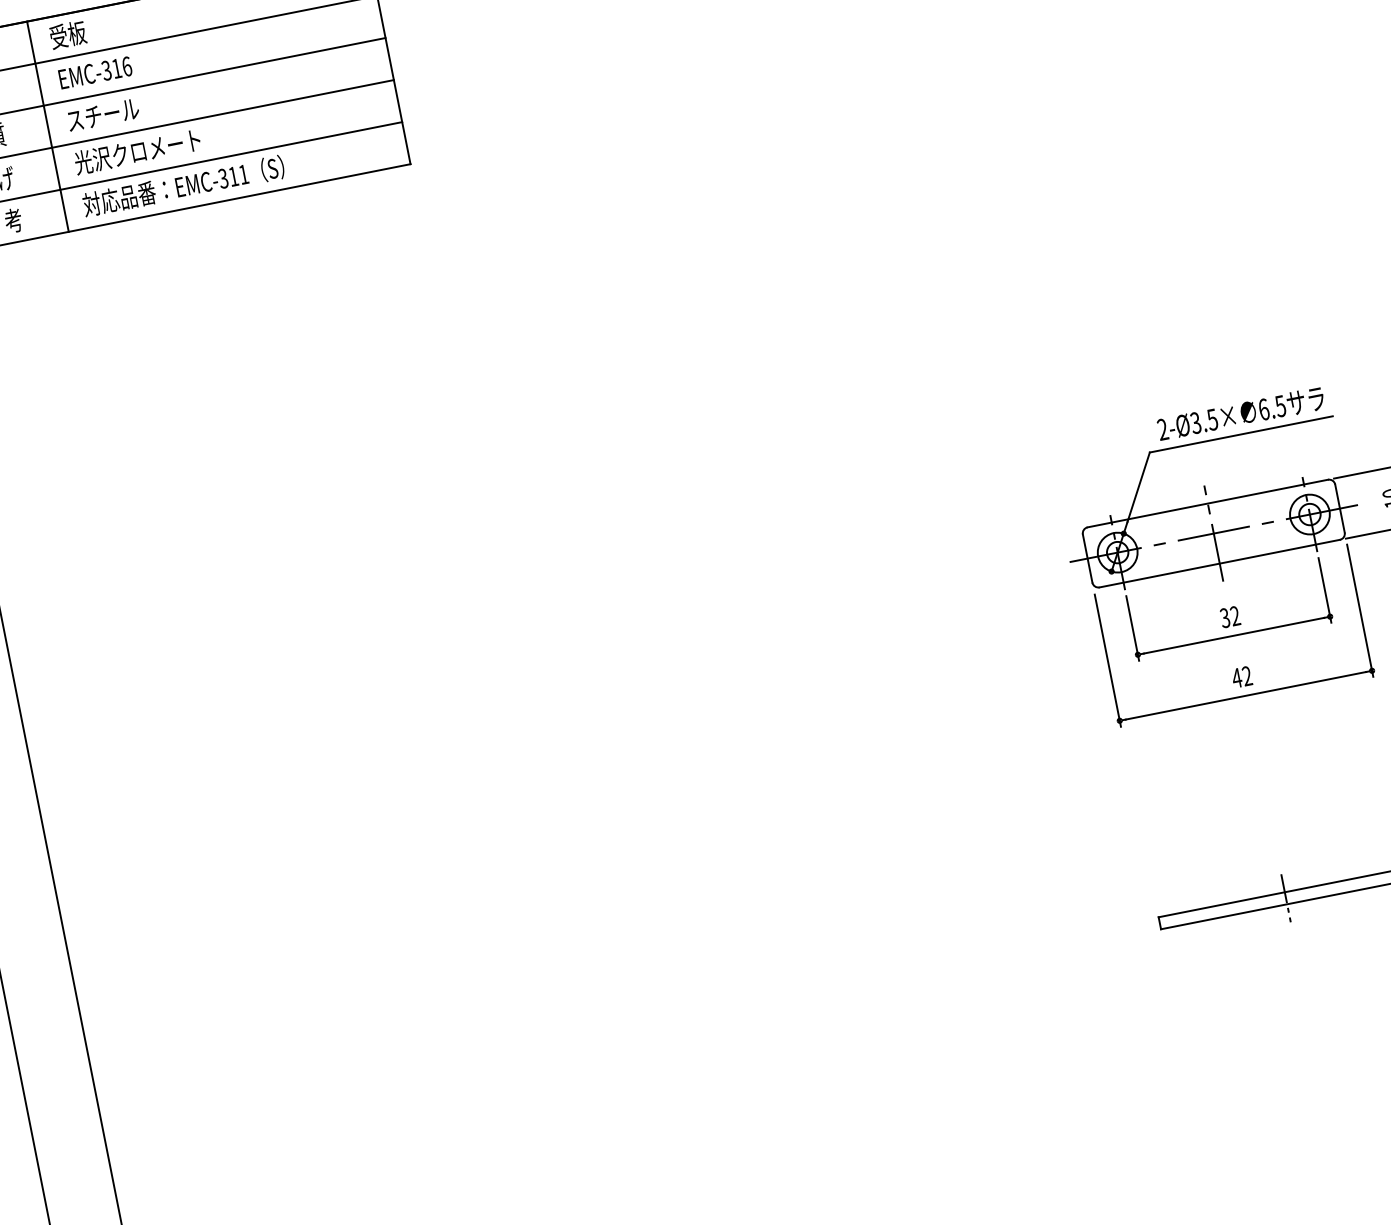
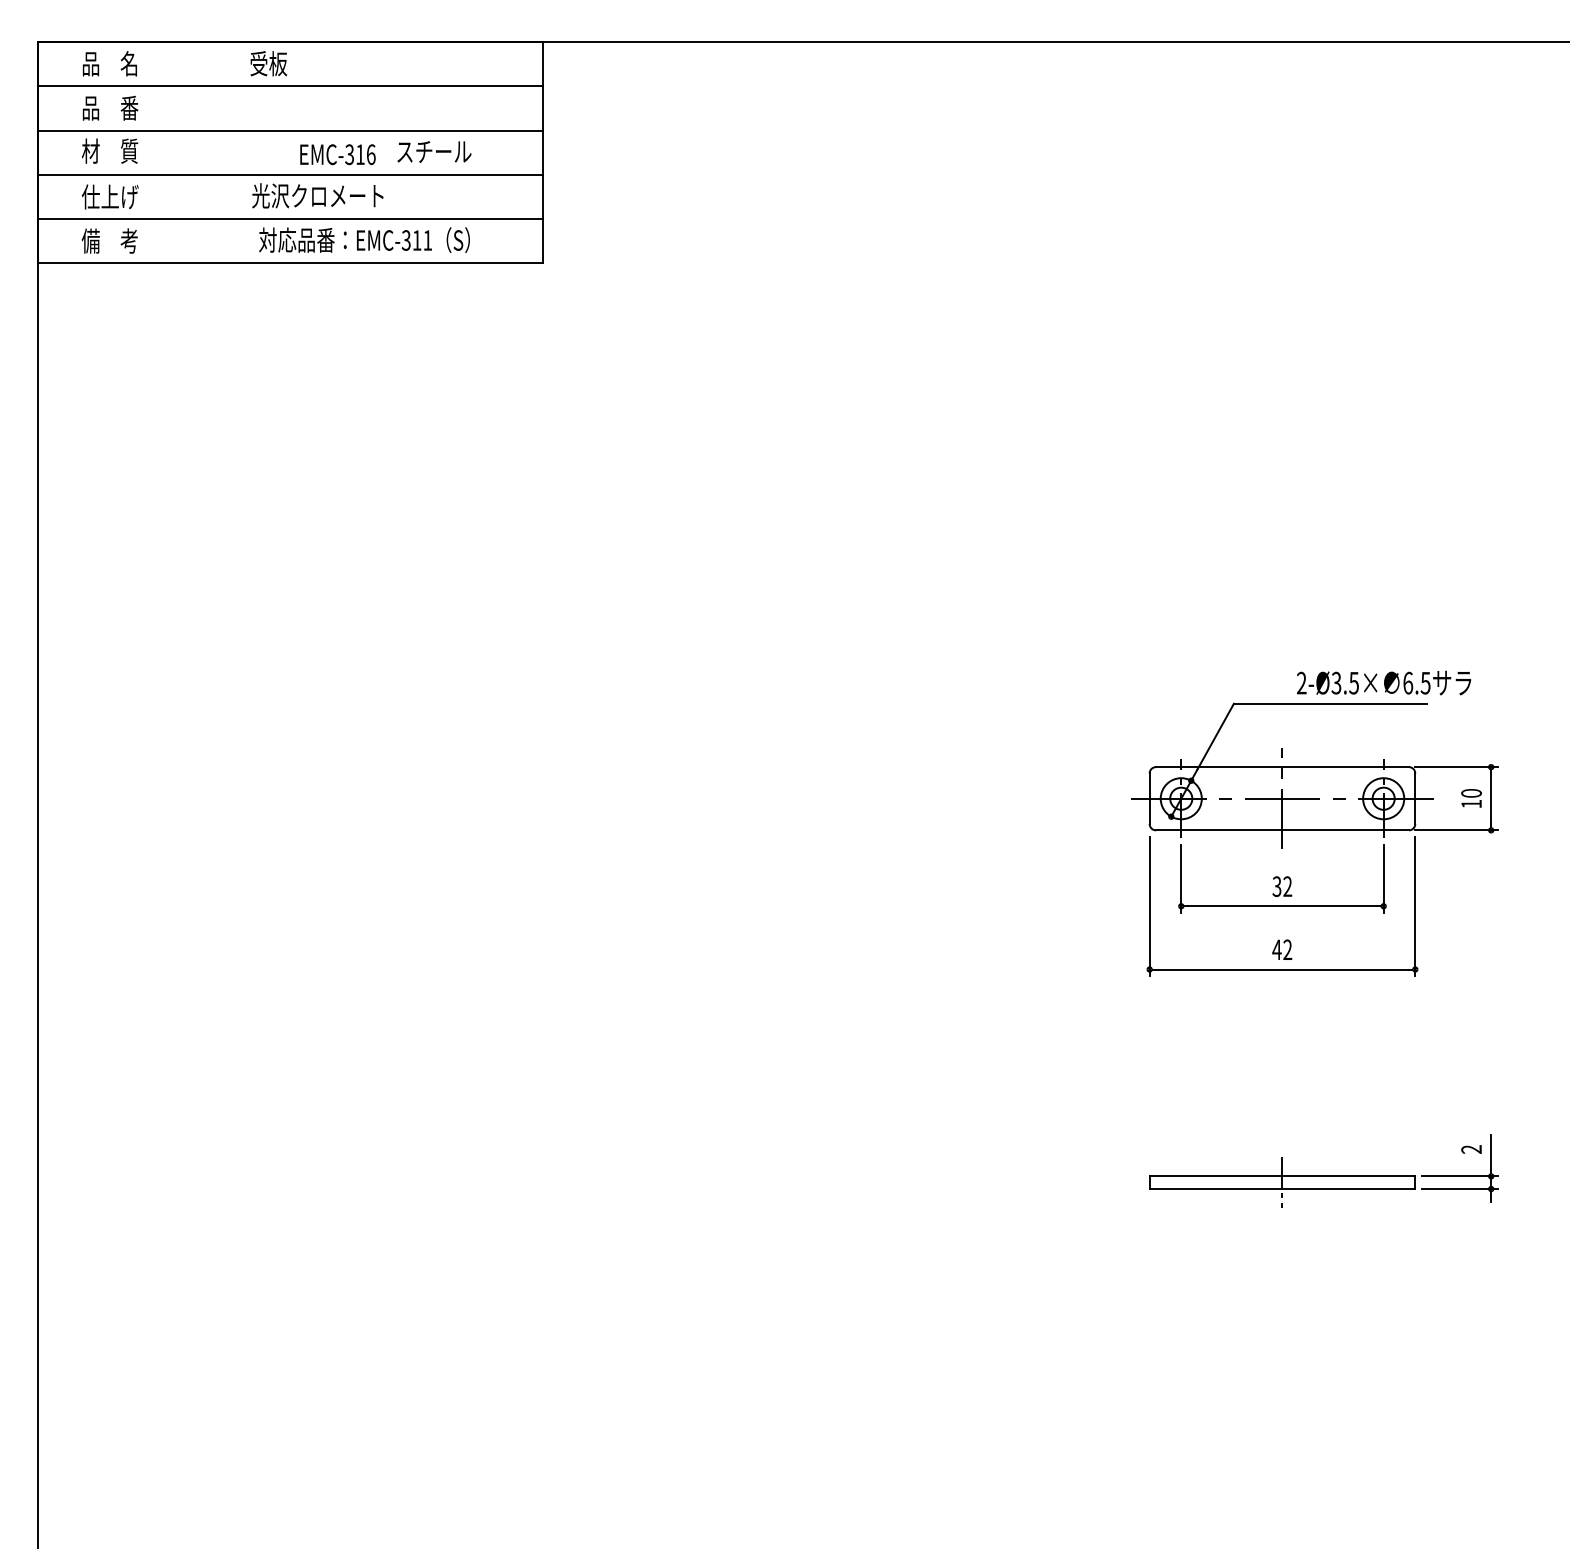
text: (67, 34) -> (268, 63), moved
text: (95, 72) -> (337, 154), moved
text: (103, 114) -> (434, 151), moved
line: (47, 126) -> (182, 152), removed
text: (137, 151) -> (317, 195), moved
text: (183, 185) -> (364, 239), moved
text: (1241, 413) -> (1384, 682), moved

